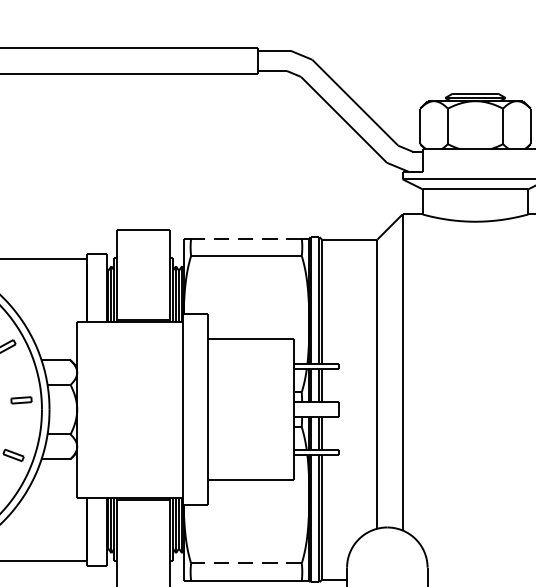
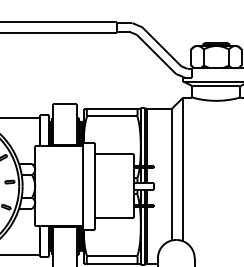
line: (244, 238) -> (111, 108), dashed -> solid
line: (244, 563) -> (111, 256), dashed -> solid

